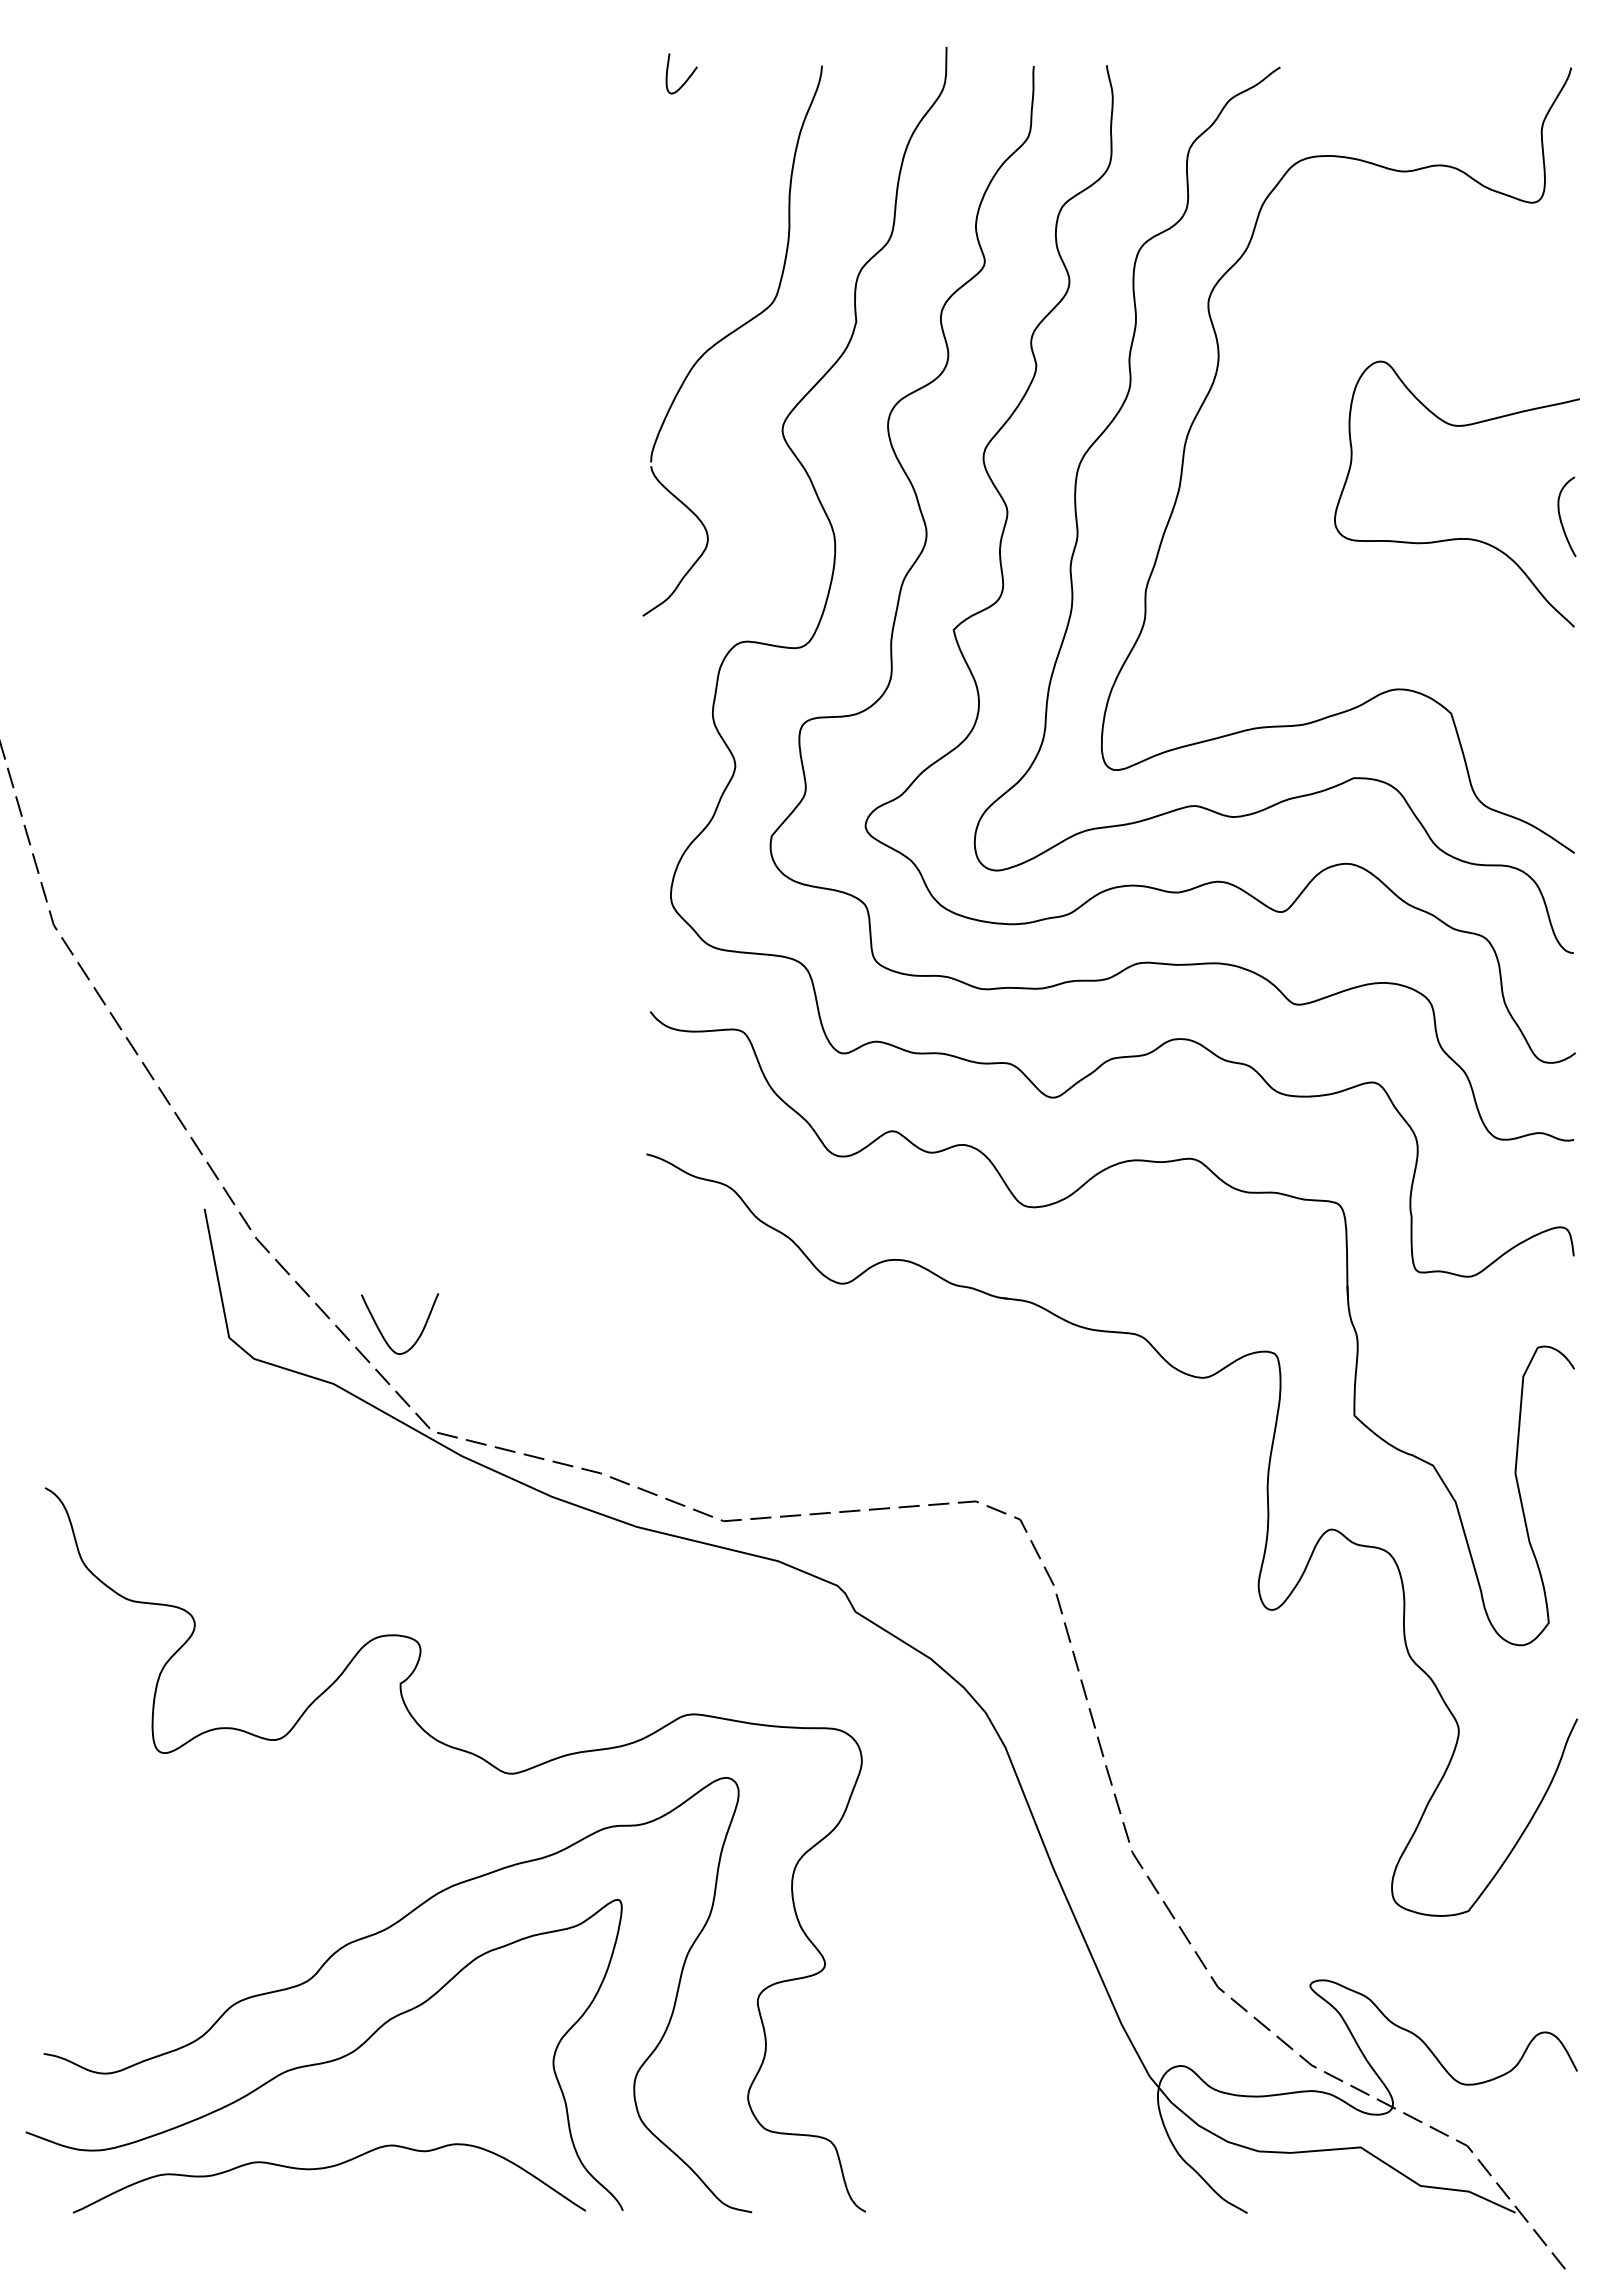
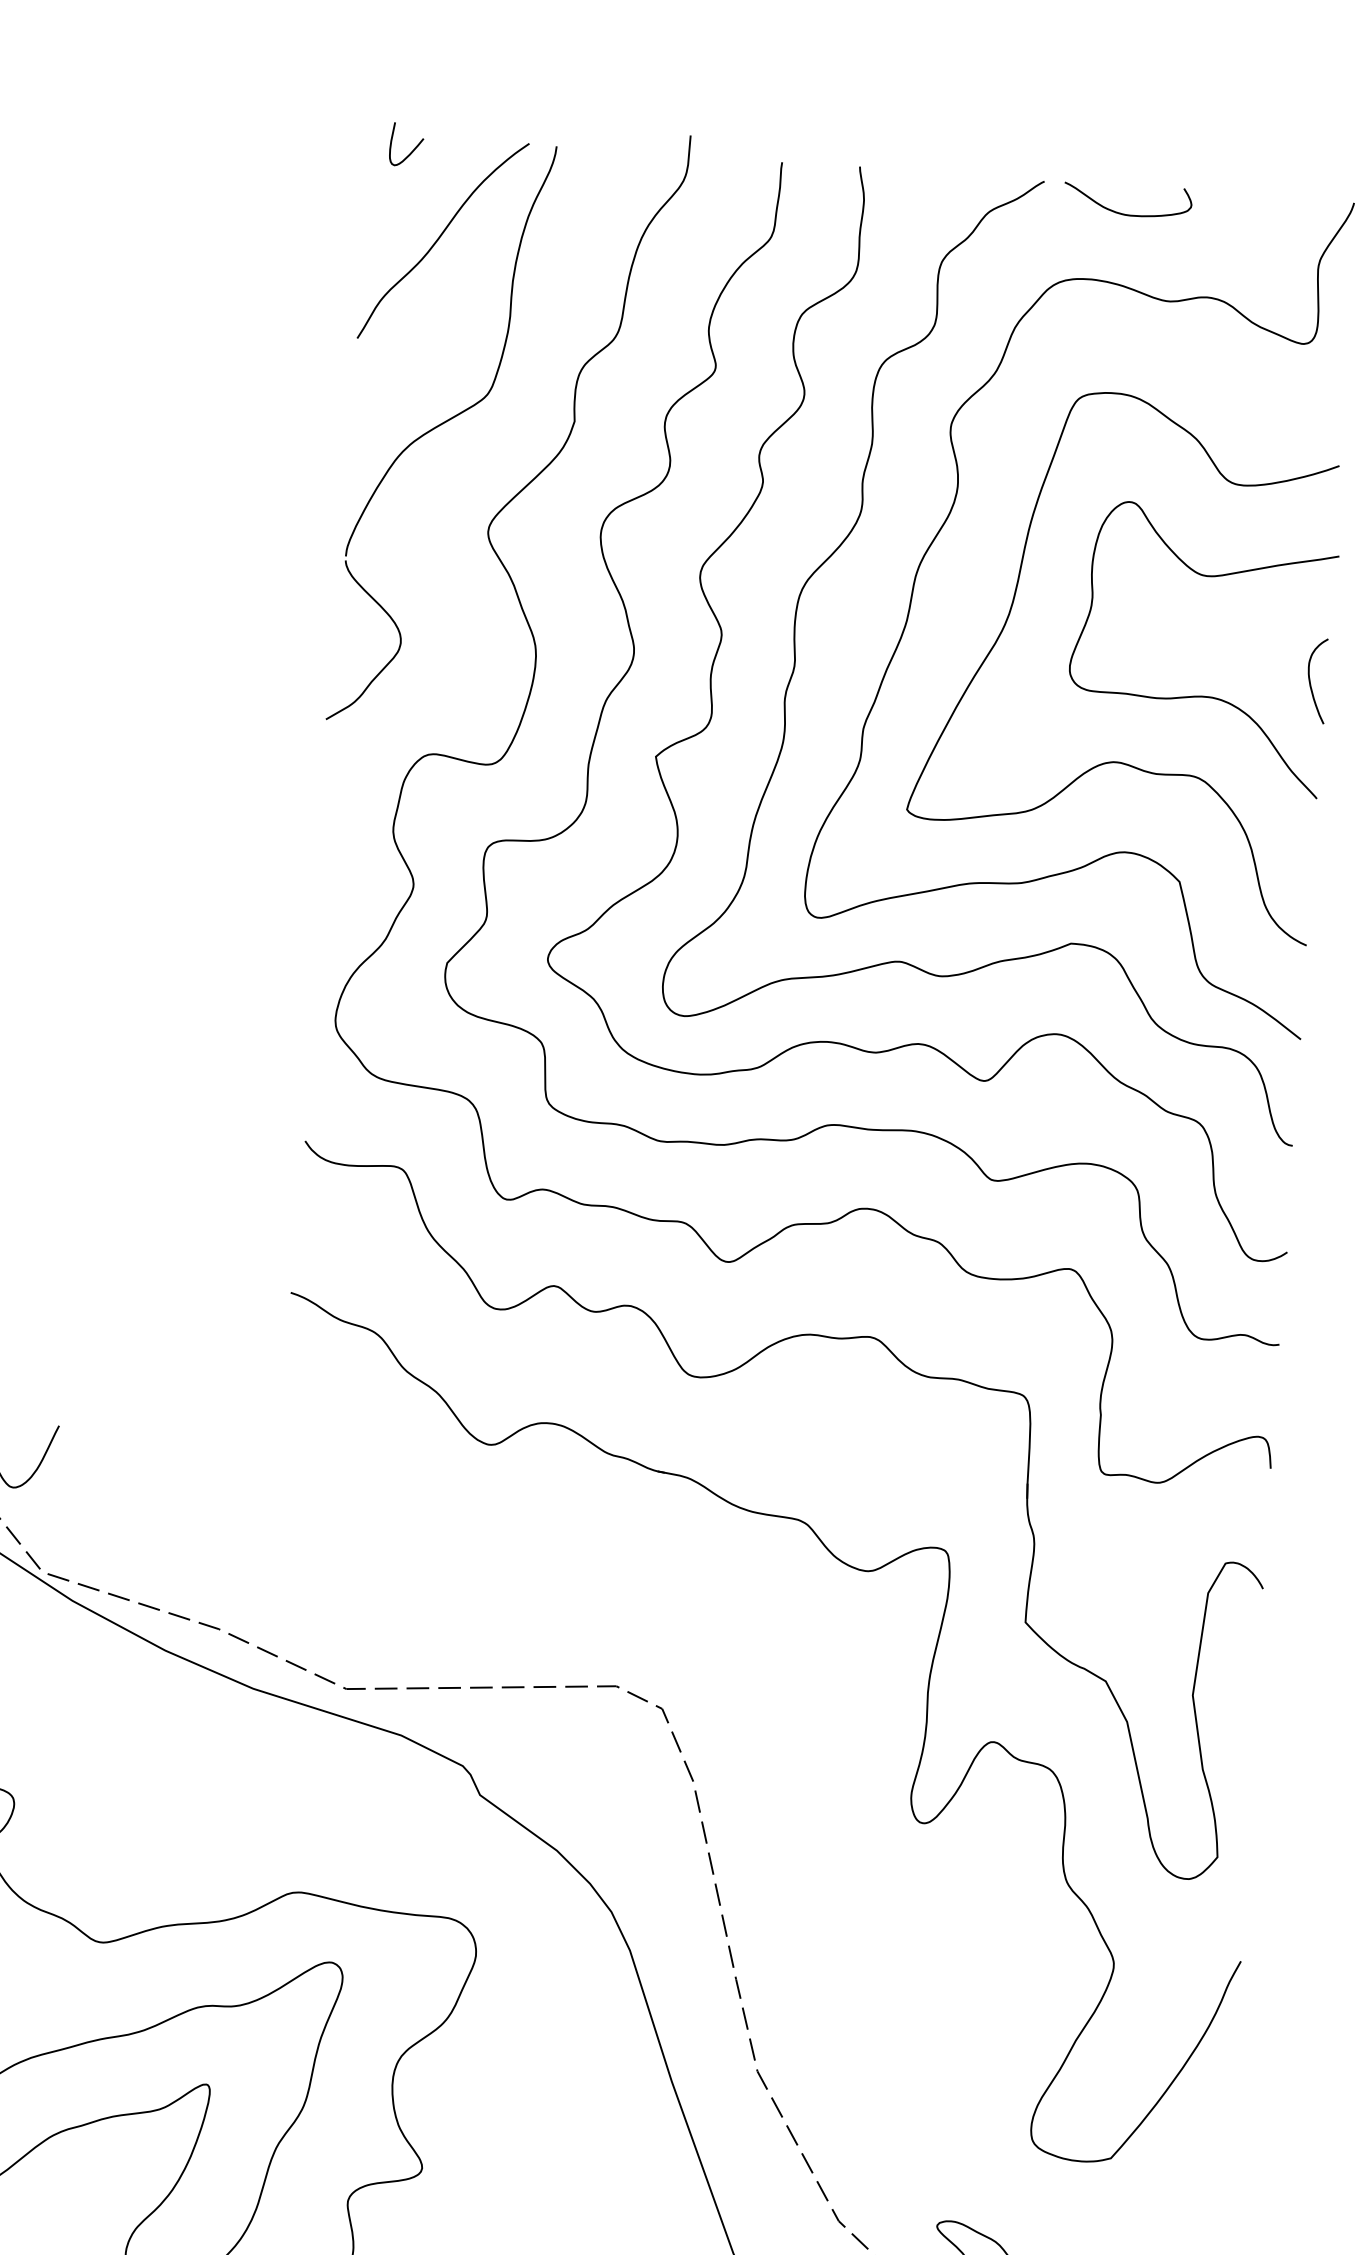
curve: (1359, 92) -> (1127, 213), added
curve: (719, 158) -> (440, 237), added
curve: (1382, 604) -> (1114, 760), added

